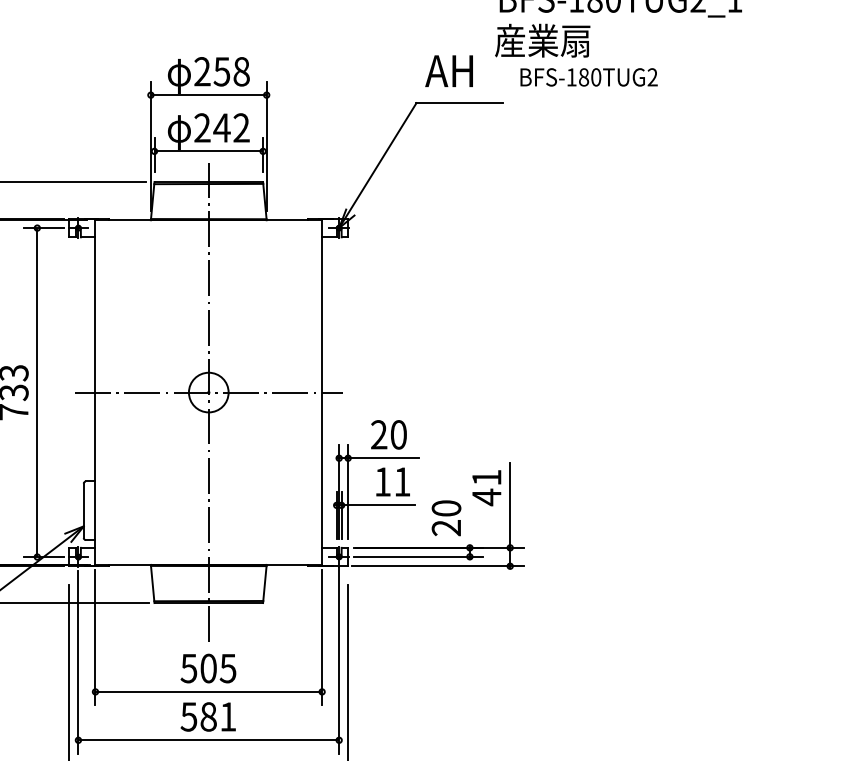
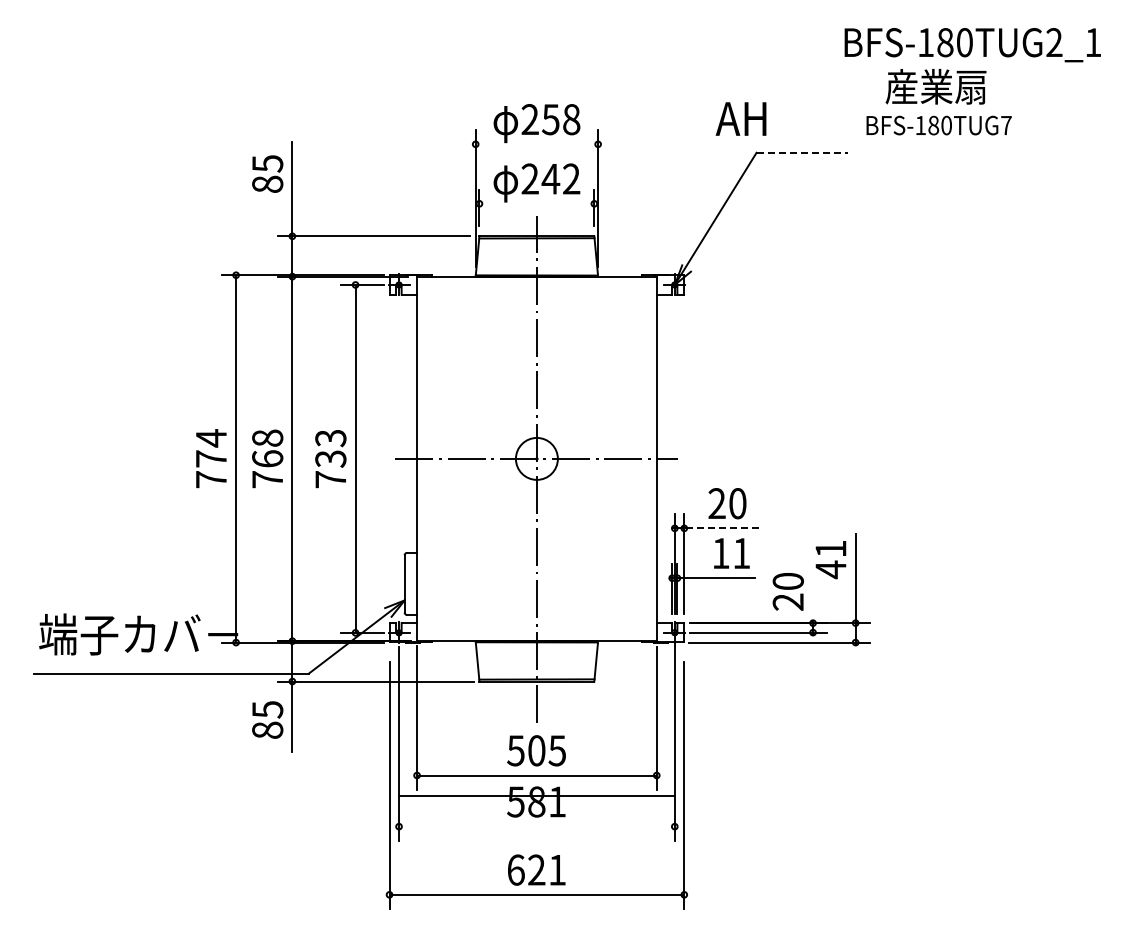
text: (542, 40) -> (935, 86), moved
text: (448, 70) -> (740, 118), moved
text: (652, 76) -> (1006, 124), BFS-180TUG2 -> BFS-180TUG7
line: (208, 95) -> (536, 144), removed
line: (459, 102) -> (802, 152), solid -> dashed
line: (208, 151) -> (536, 203), removed
line: (383, 458) -> (721, 528), solid -> dashed
line: (208, 740) -> (536, 795), moved

